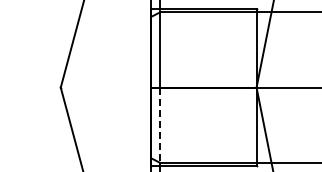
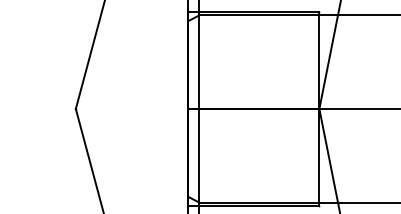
line: (160, 125) -> (199, 156), dashed -> solid

